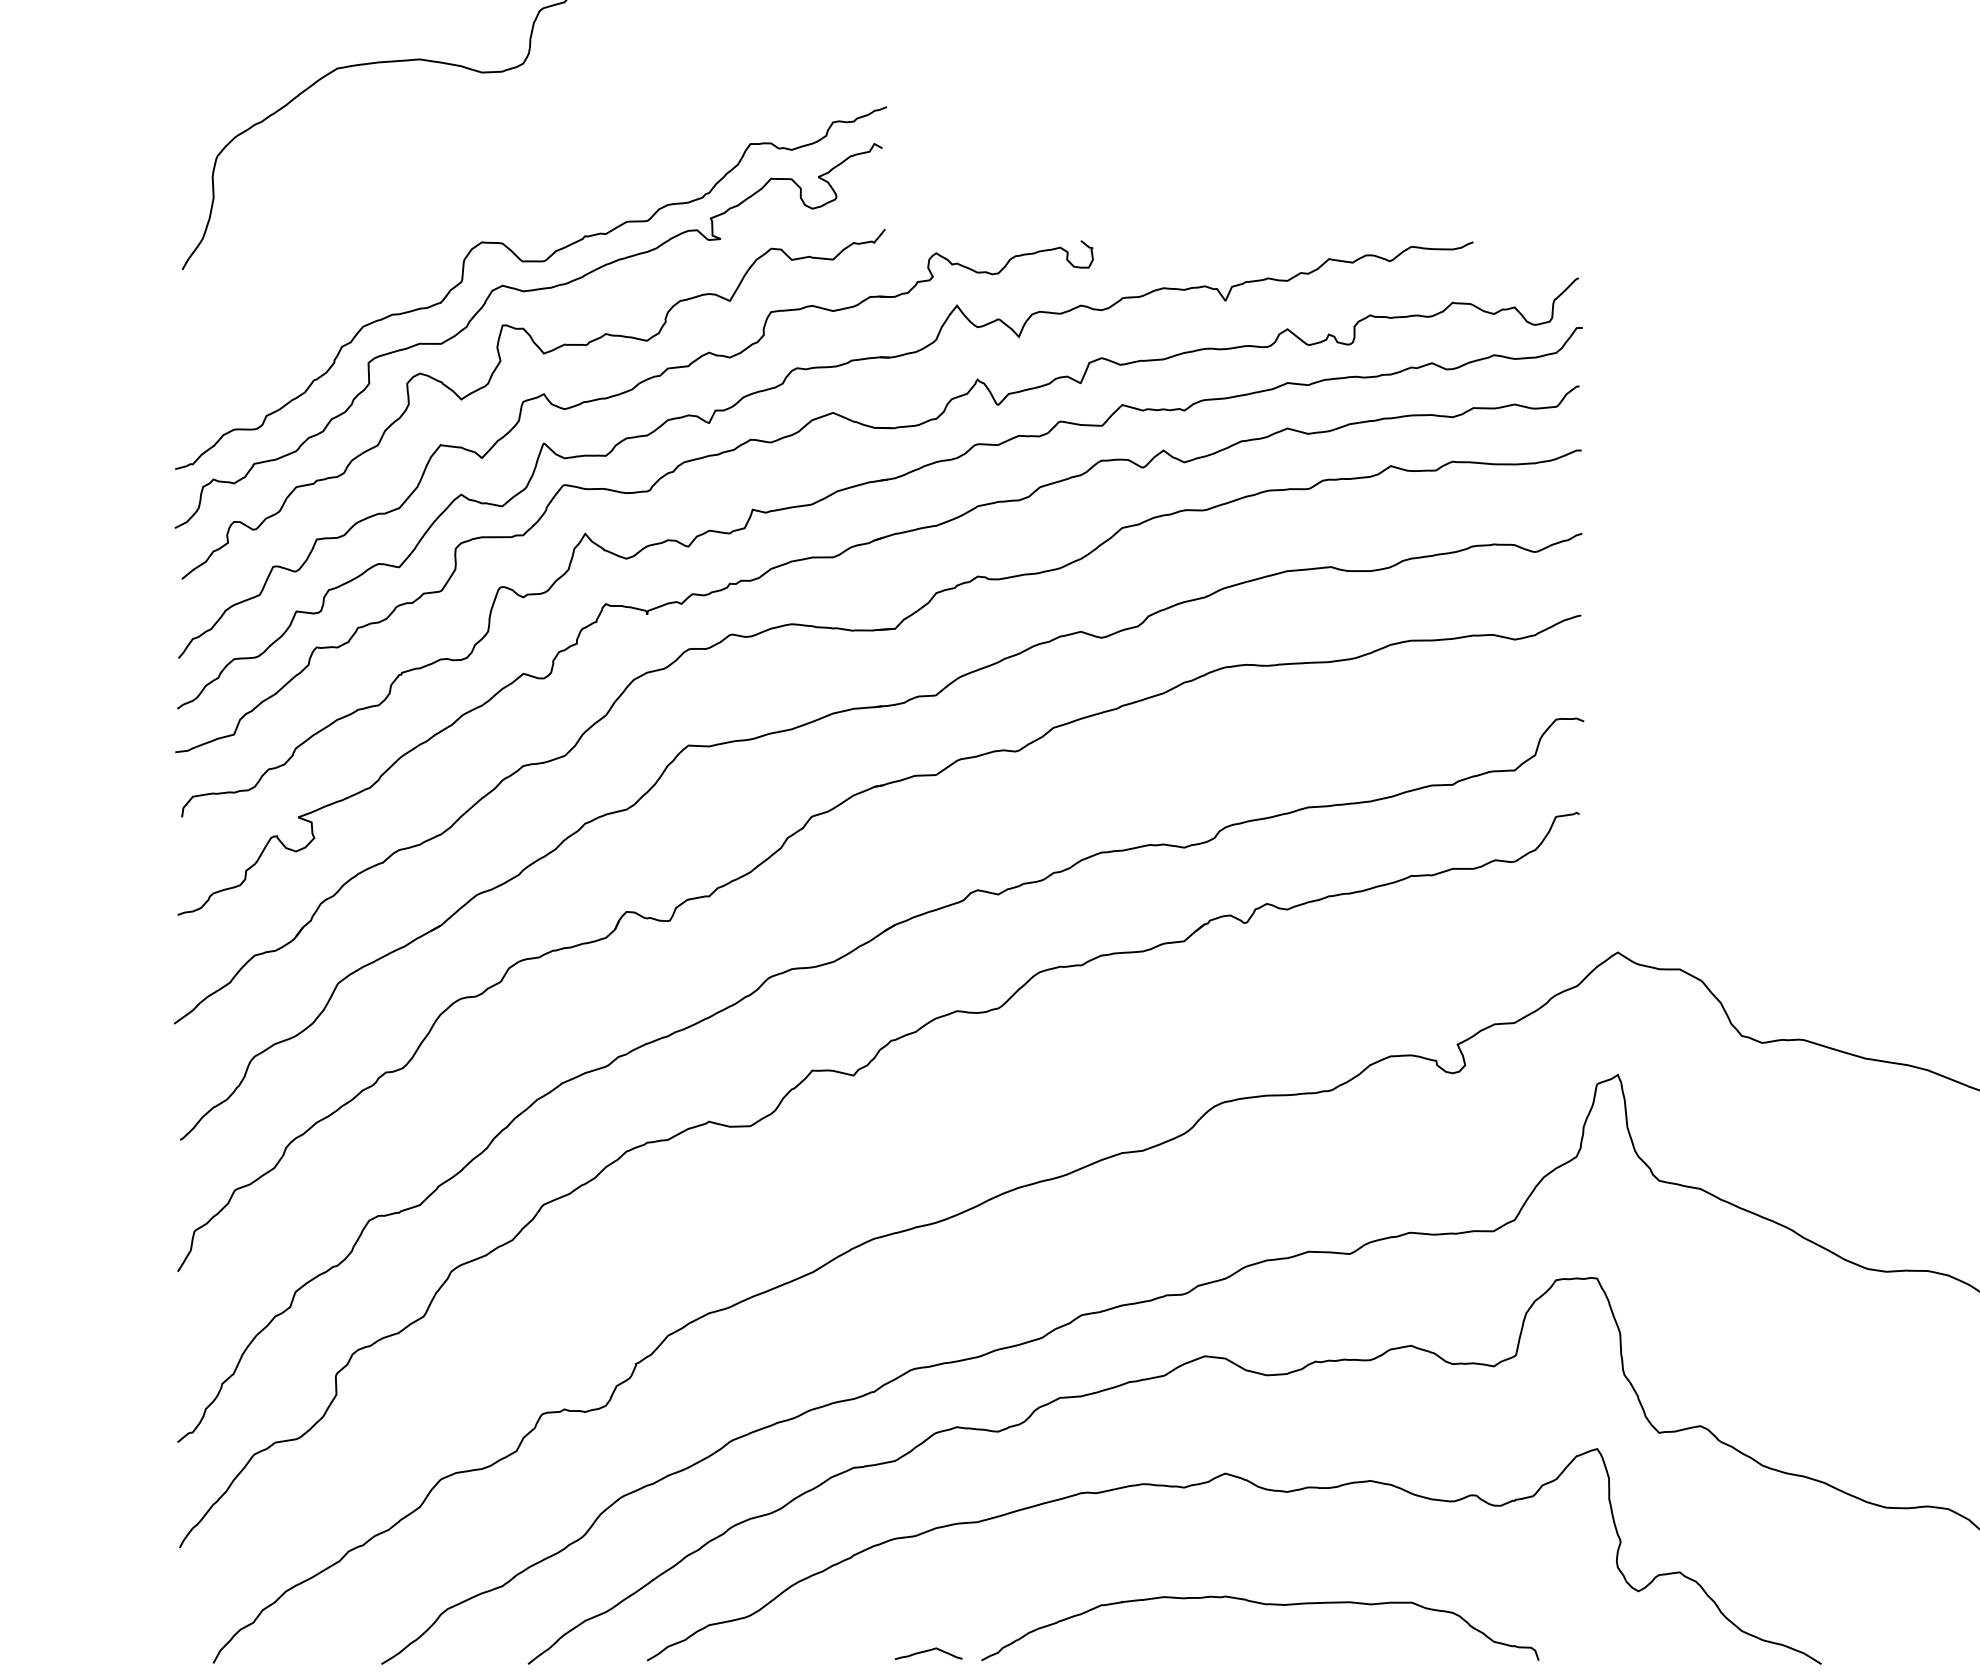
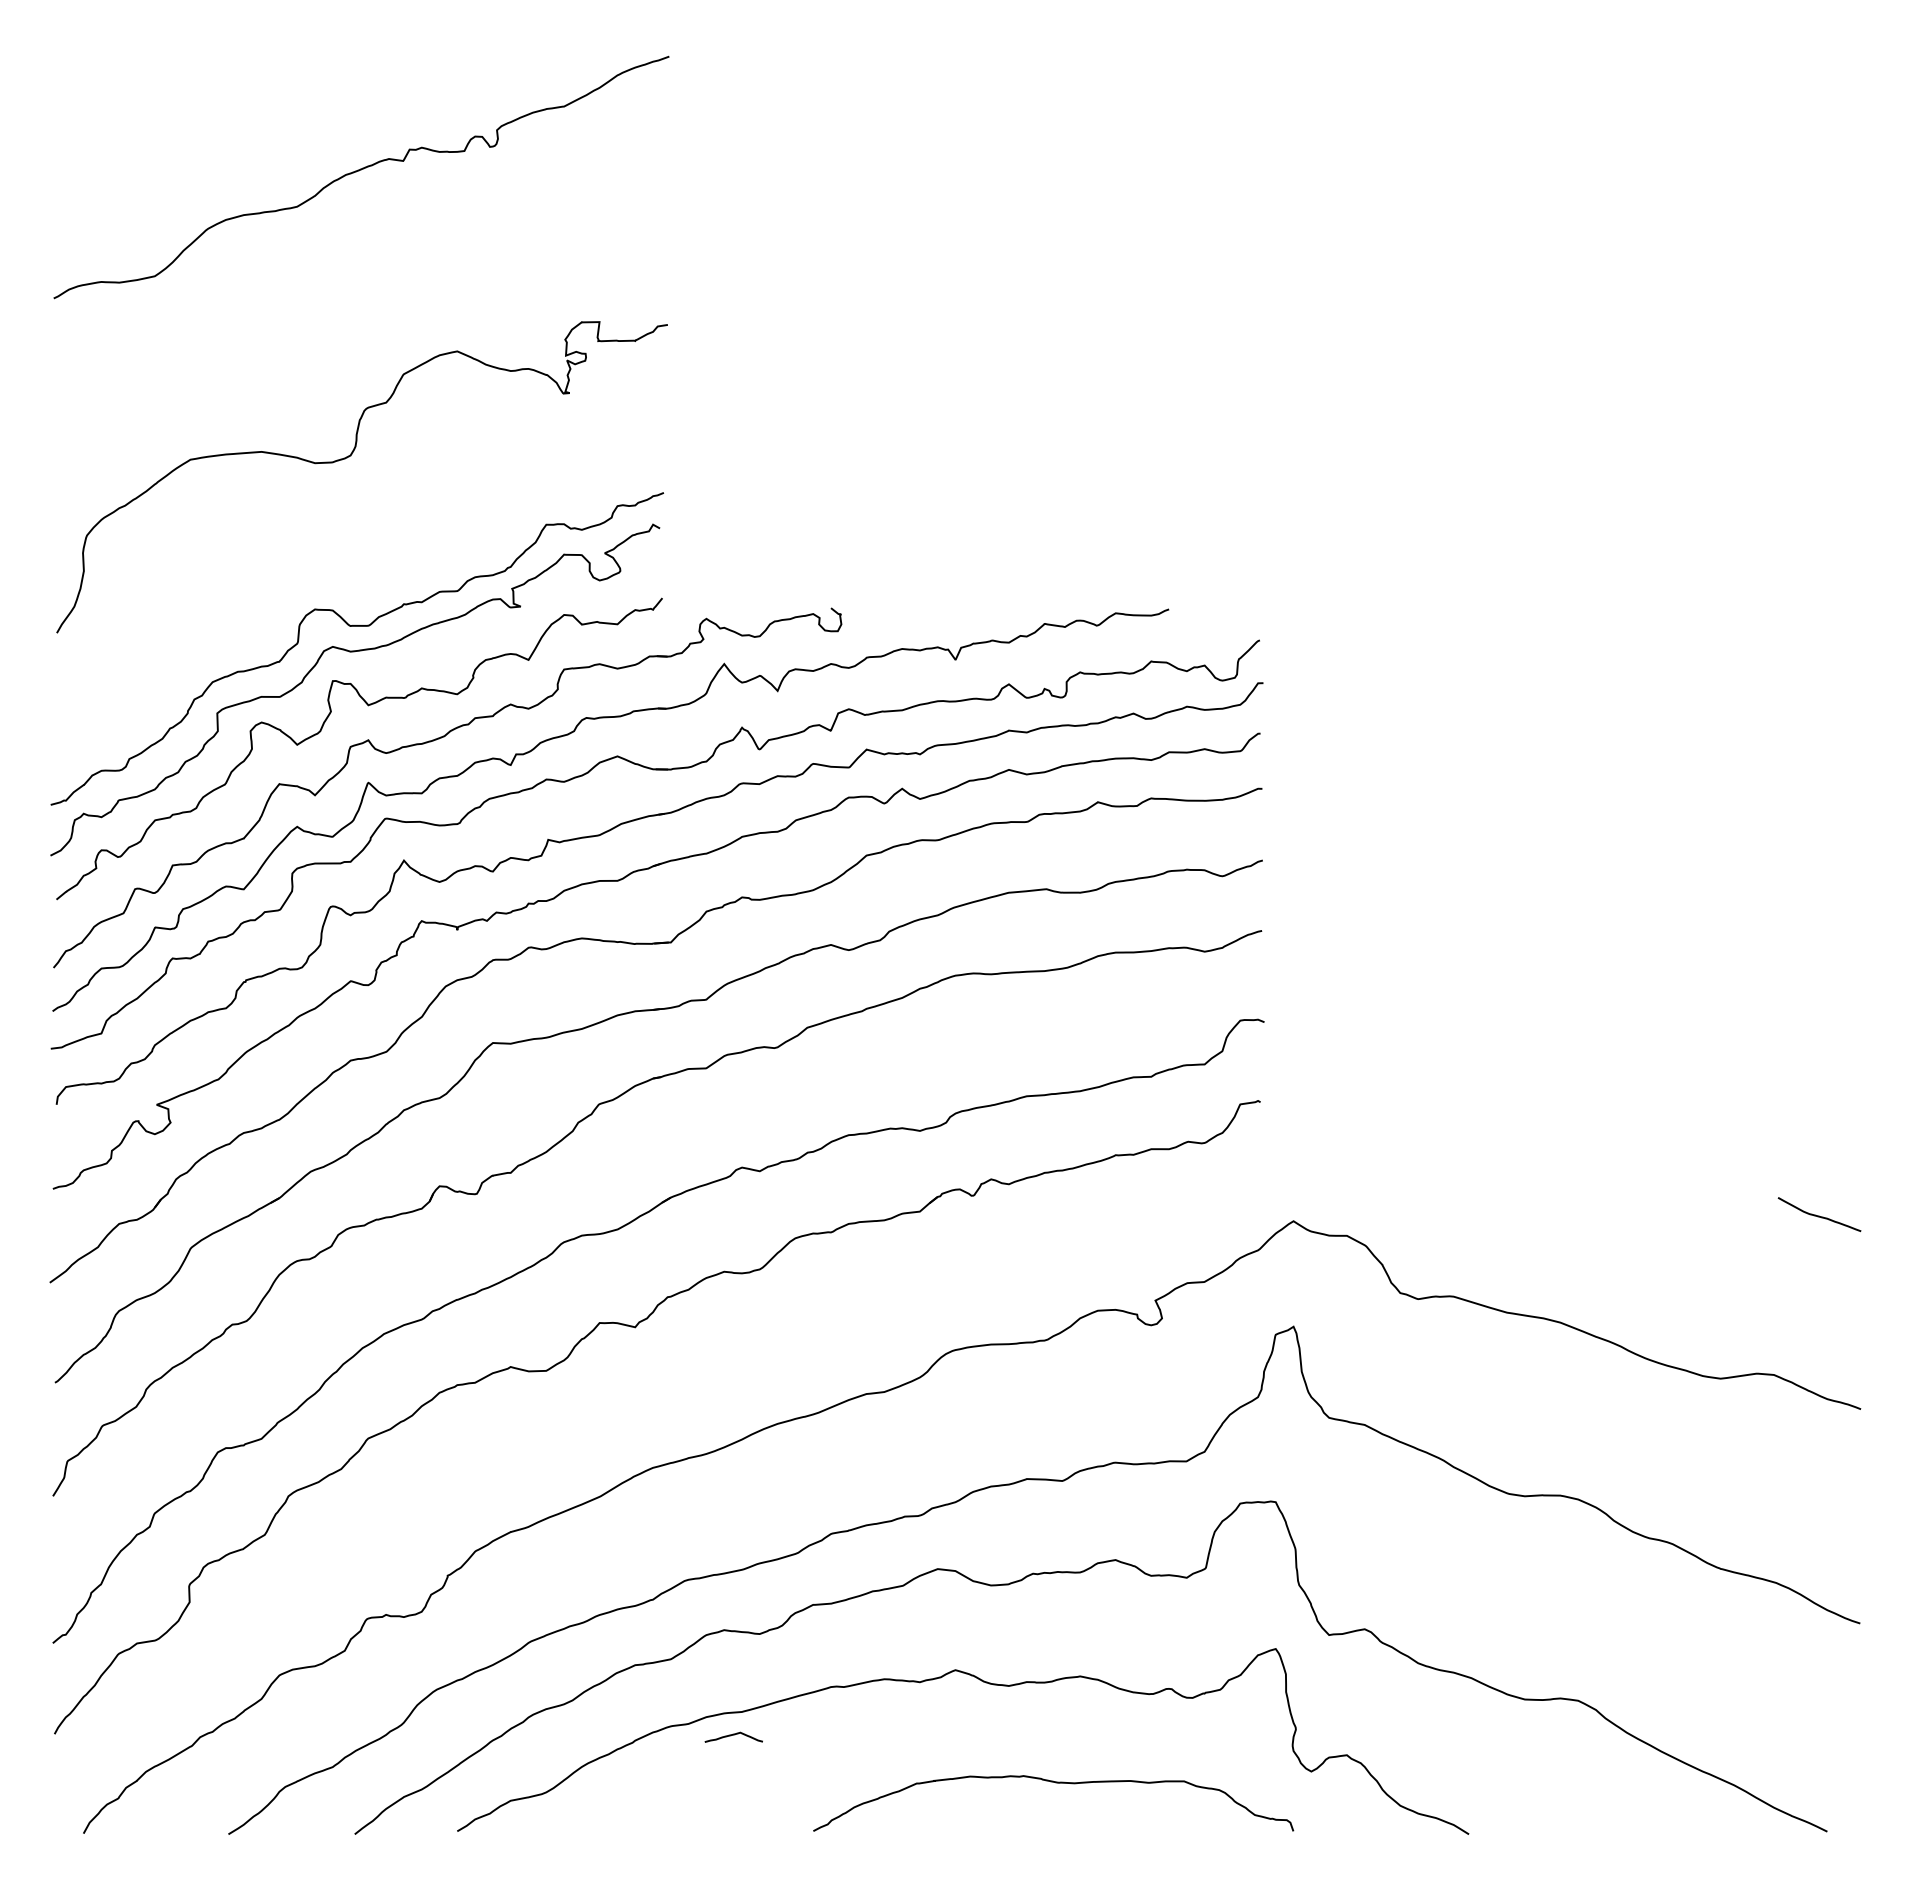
curve: (1262, 1605) -> (1055, 1783), moved
curve: (928, 1651) -> (733, 1735), moved

